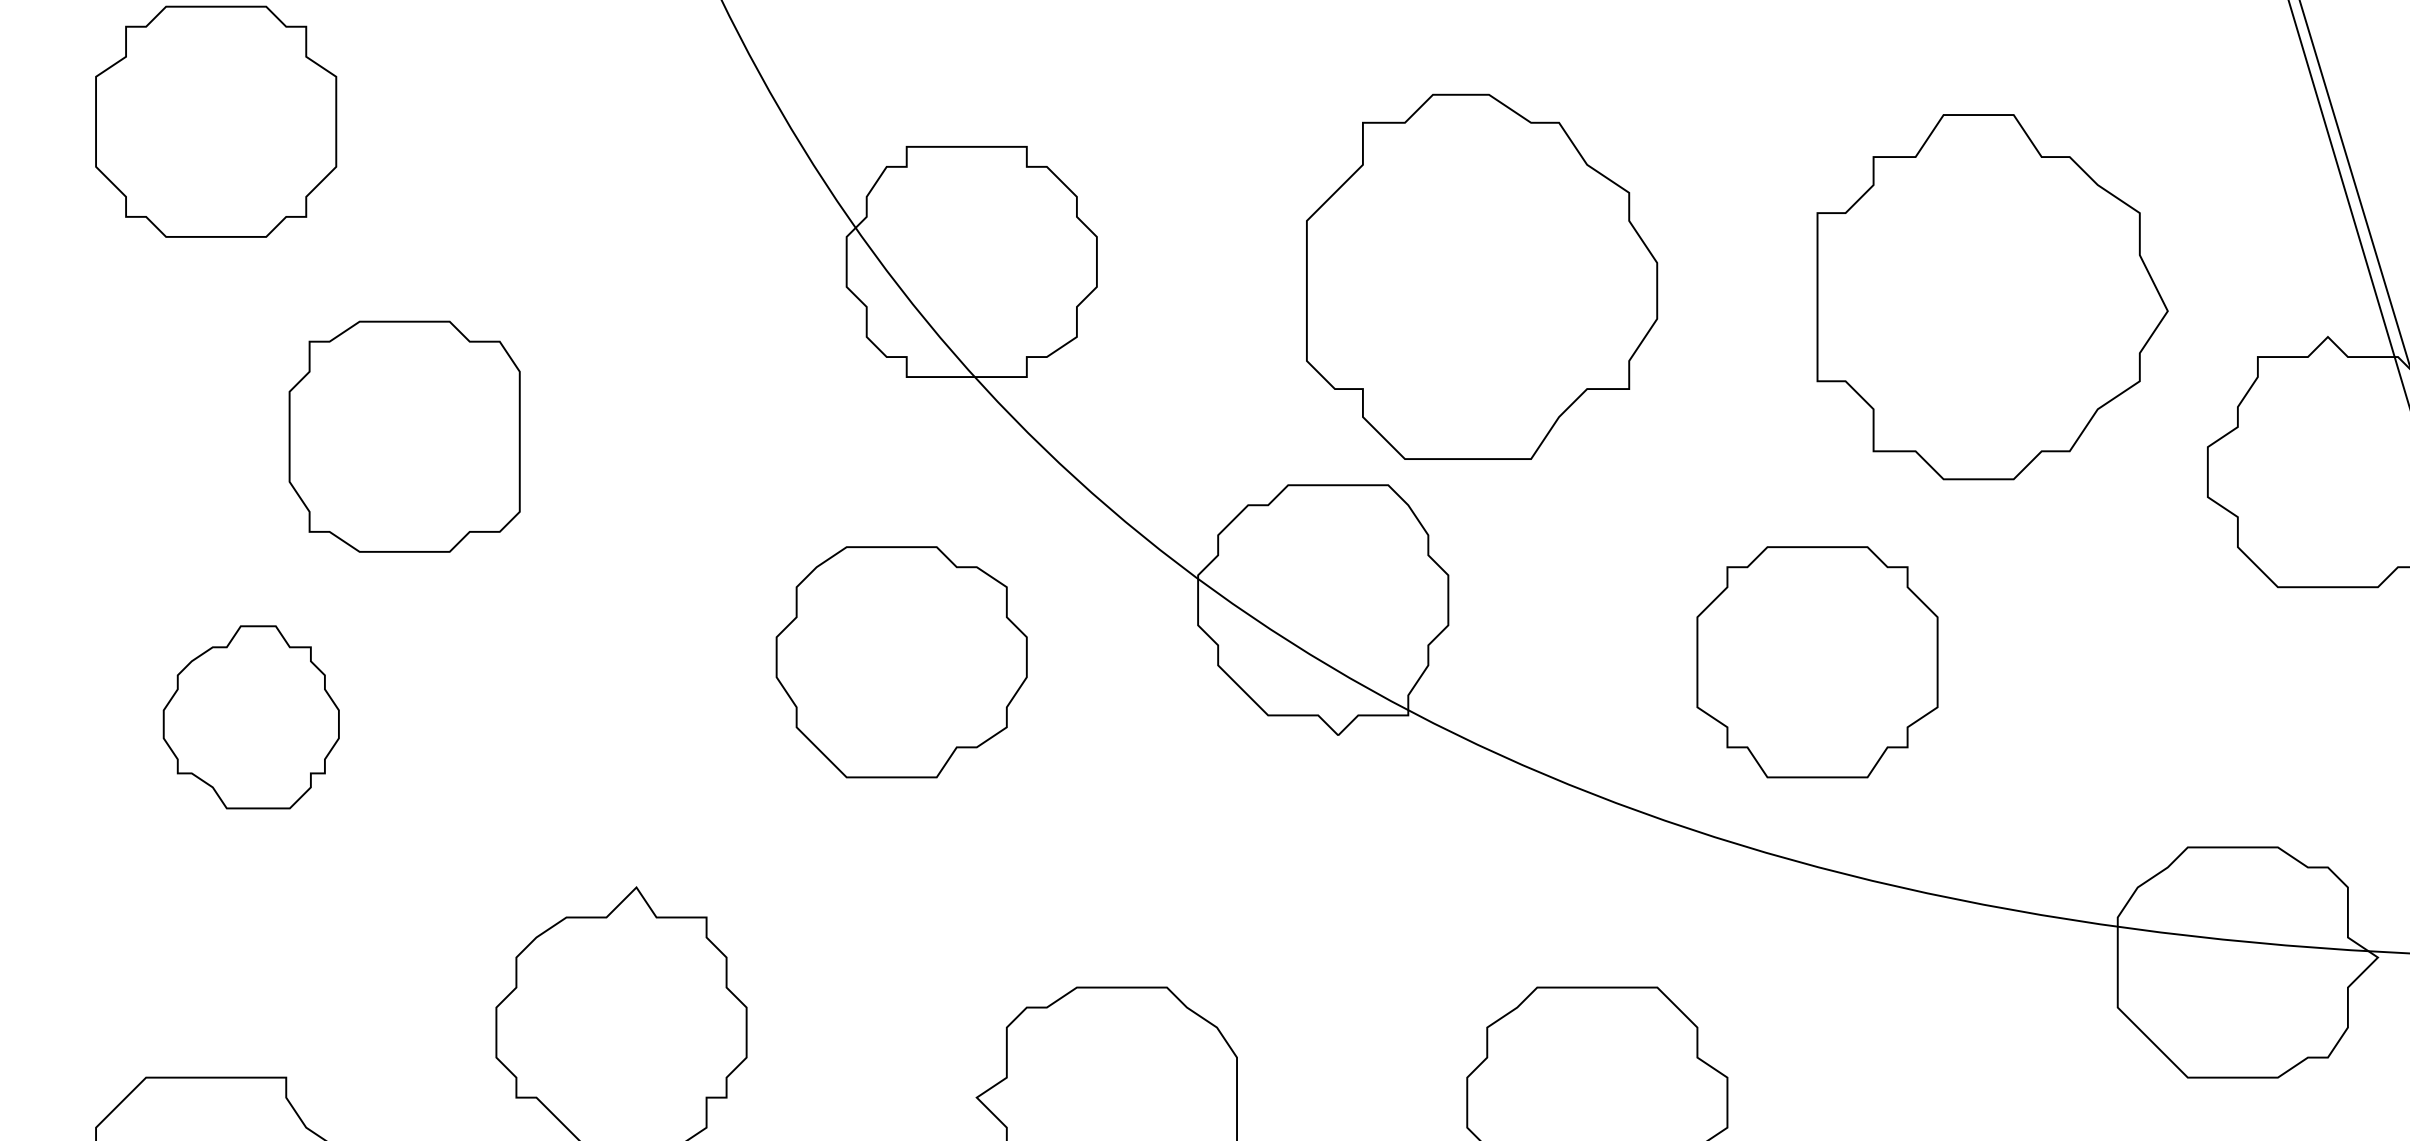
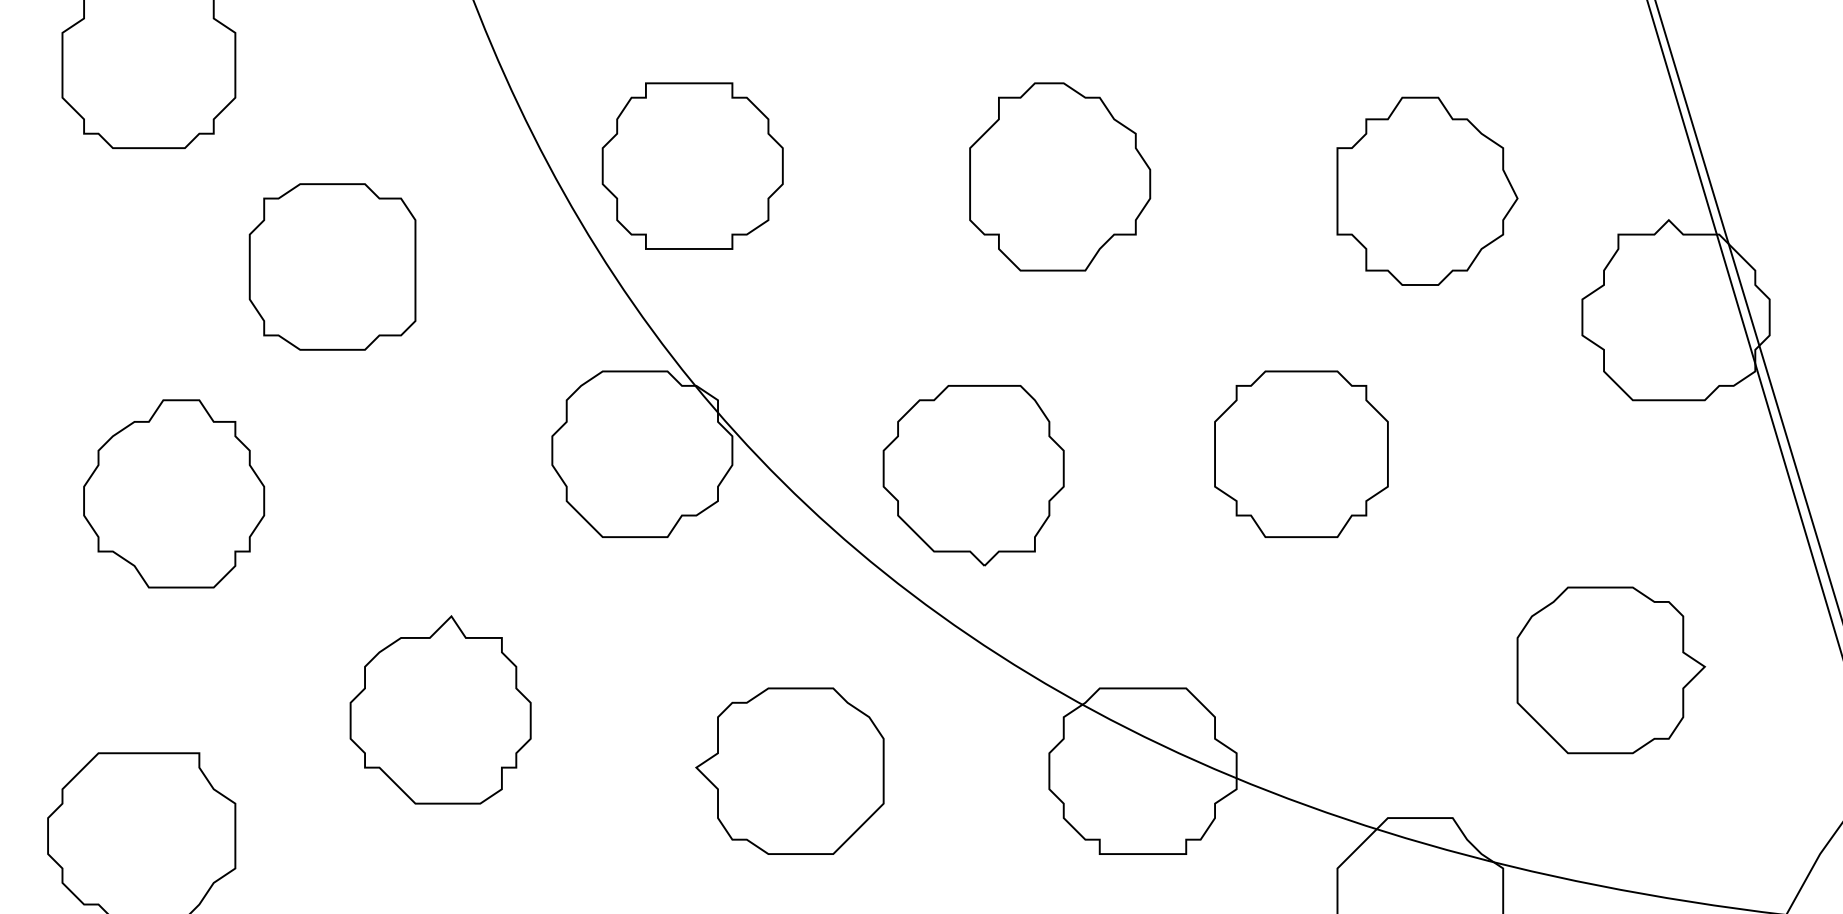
part: (1482, 276) -> (1060, 176), size x0.71
part: (1992, 295) -> (1427, 190), size x0.71
part: (404, 436) -> (332, 266), moved
part: (1322, 609) -> (973, 475), moved
part: (251, 716) -> (174, 493), size x1.43

